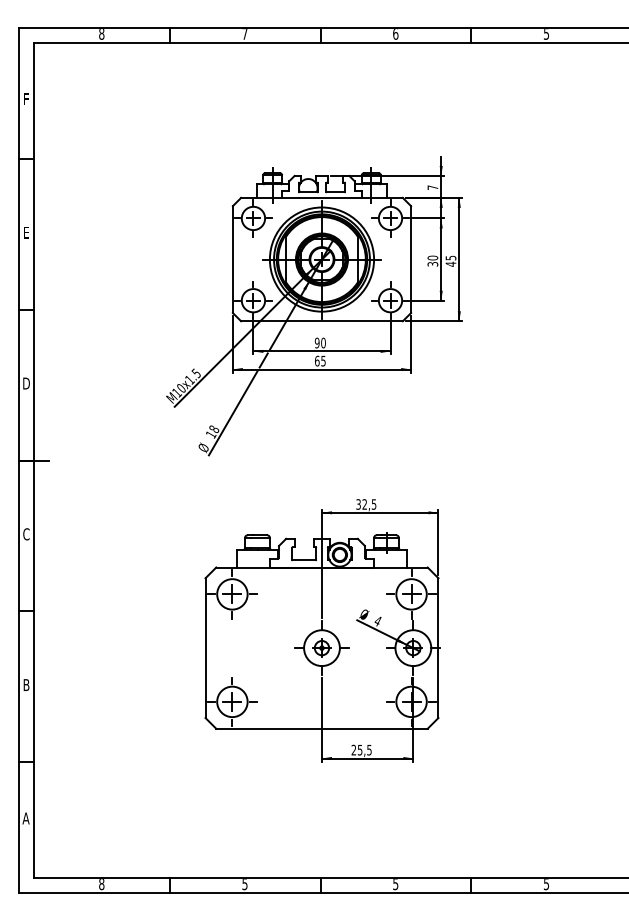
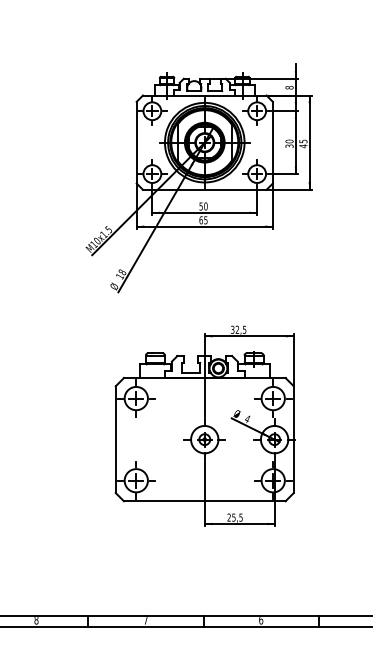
text: (432, 187) -> (289, 87), 7 -> 8
text: (316, 342) -> (200, 206), 90 -> 50
text: (244, 884) -> (145, 620), 5 -> 7
text: (395, 884) -> (260, 620), 5 -> 6

